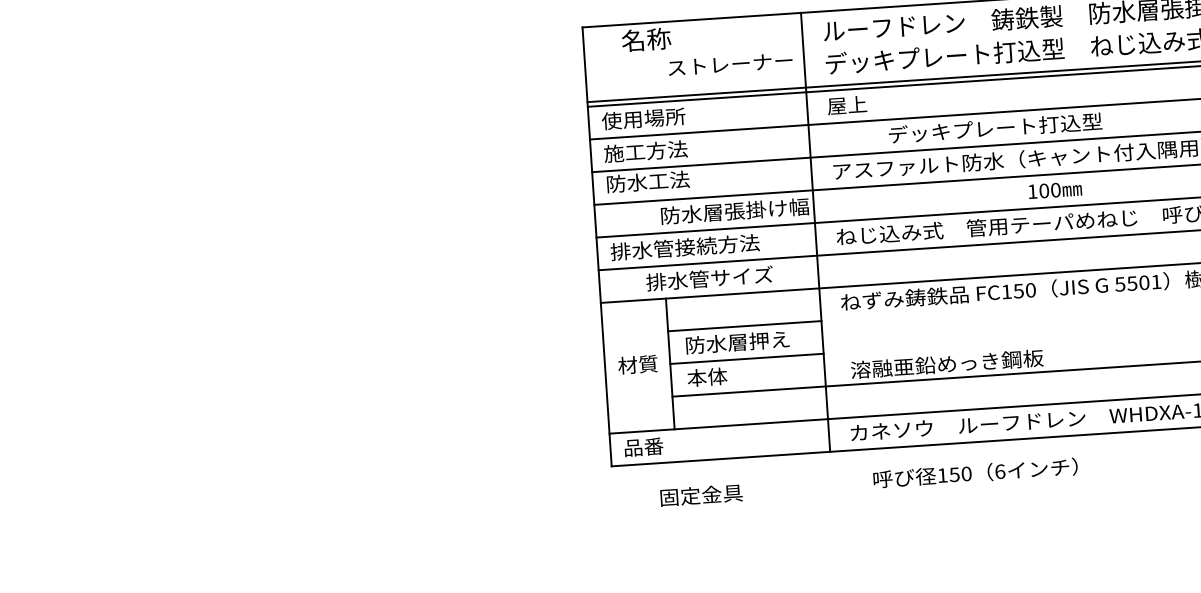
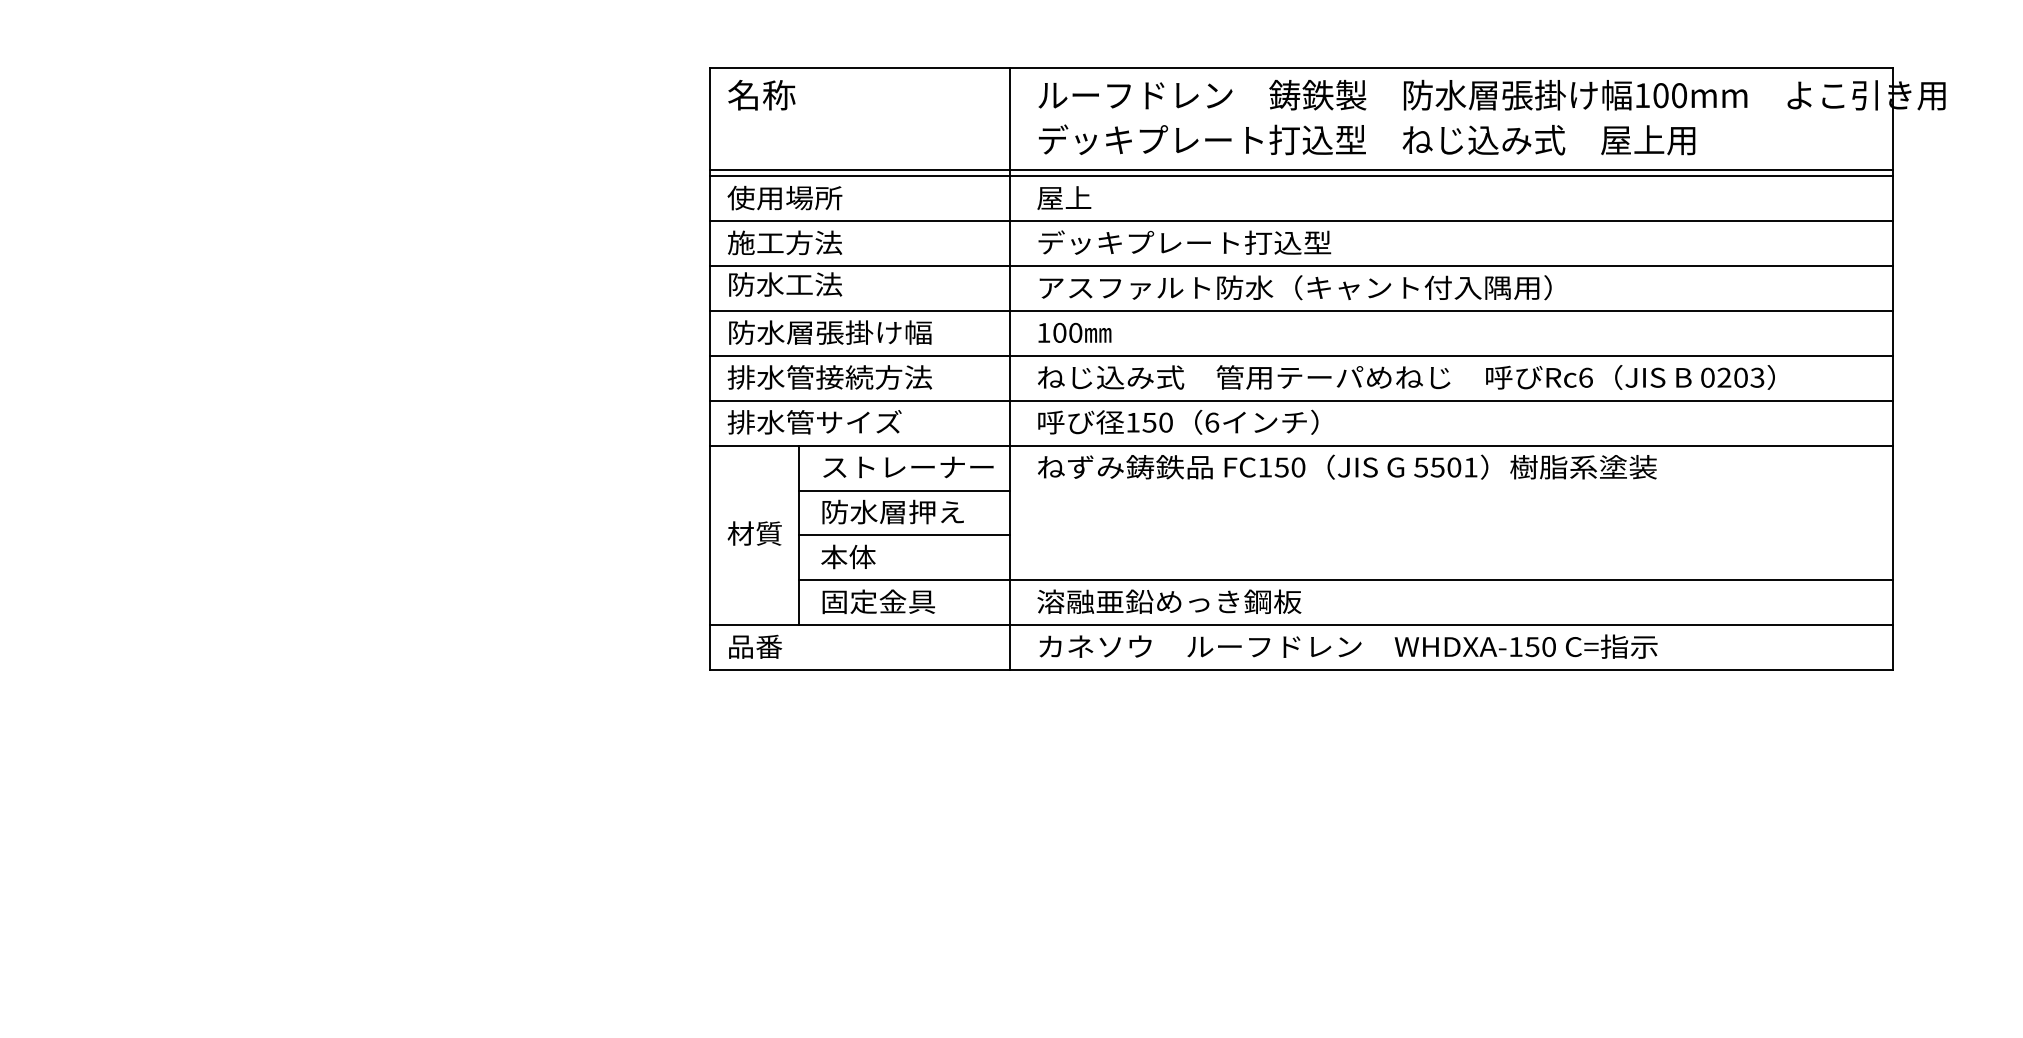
text: (646, 40) -> (761, 95), moved
text: (730, 64) -> (908, 467), moved
text: (995, 128) -> (1184, 242), moved
text: (1054, 189) -> (1074, 332), moved
text: (735, 211) -> (830, 332), moved
text: (709, 278) -> (814, 422), moved
text: (947, 363) -> (1169, 601), moved
text: (975, 472) -> (1178, 421), moved
text: (701, 495) -> (878, 601), moved

